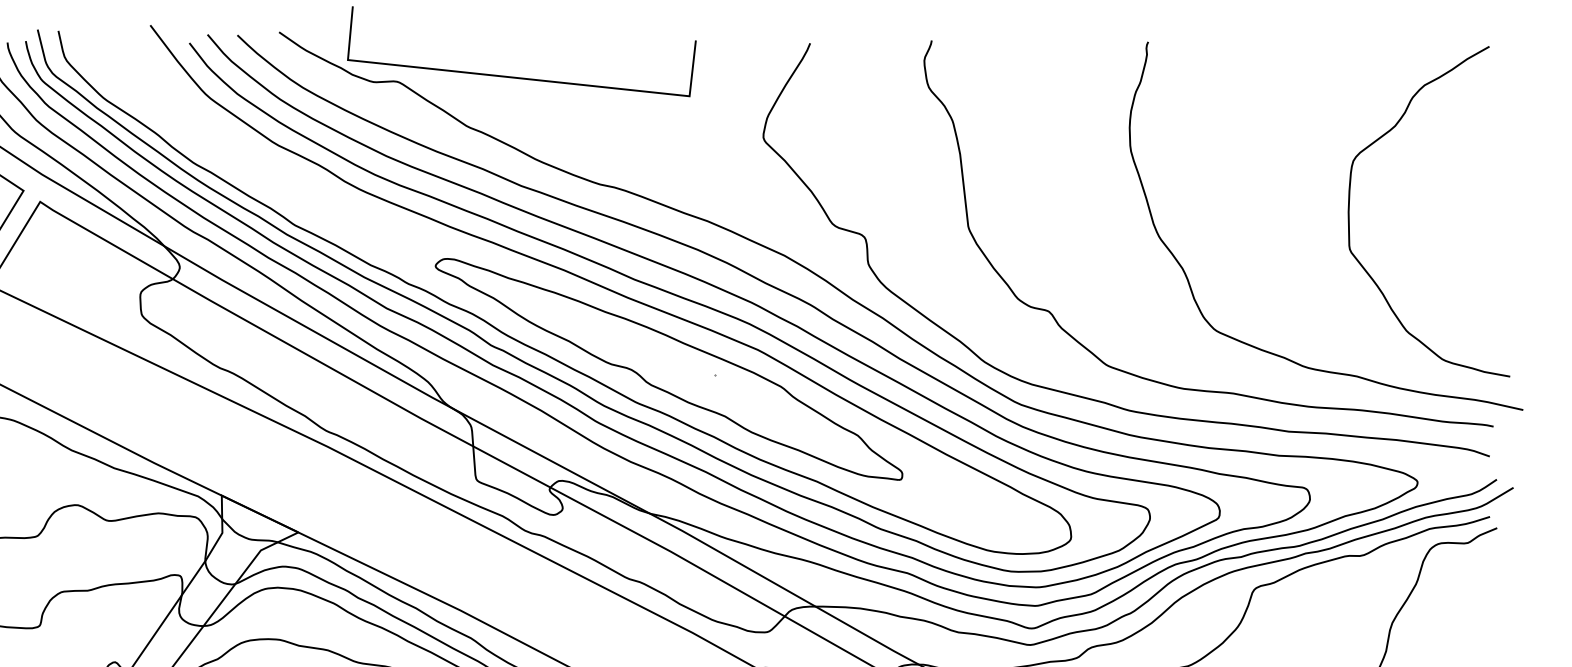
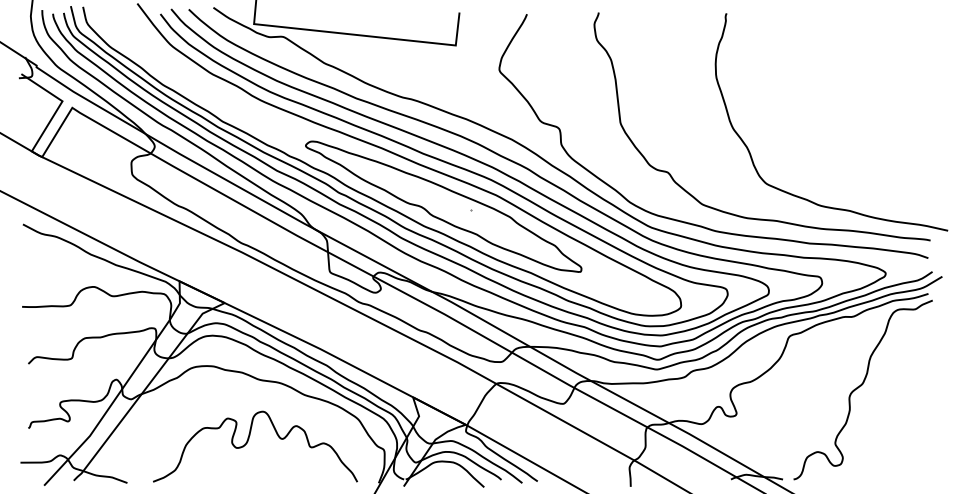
curve: (1351, 204) -> (846, 109), removed

